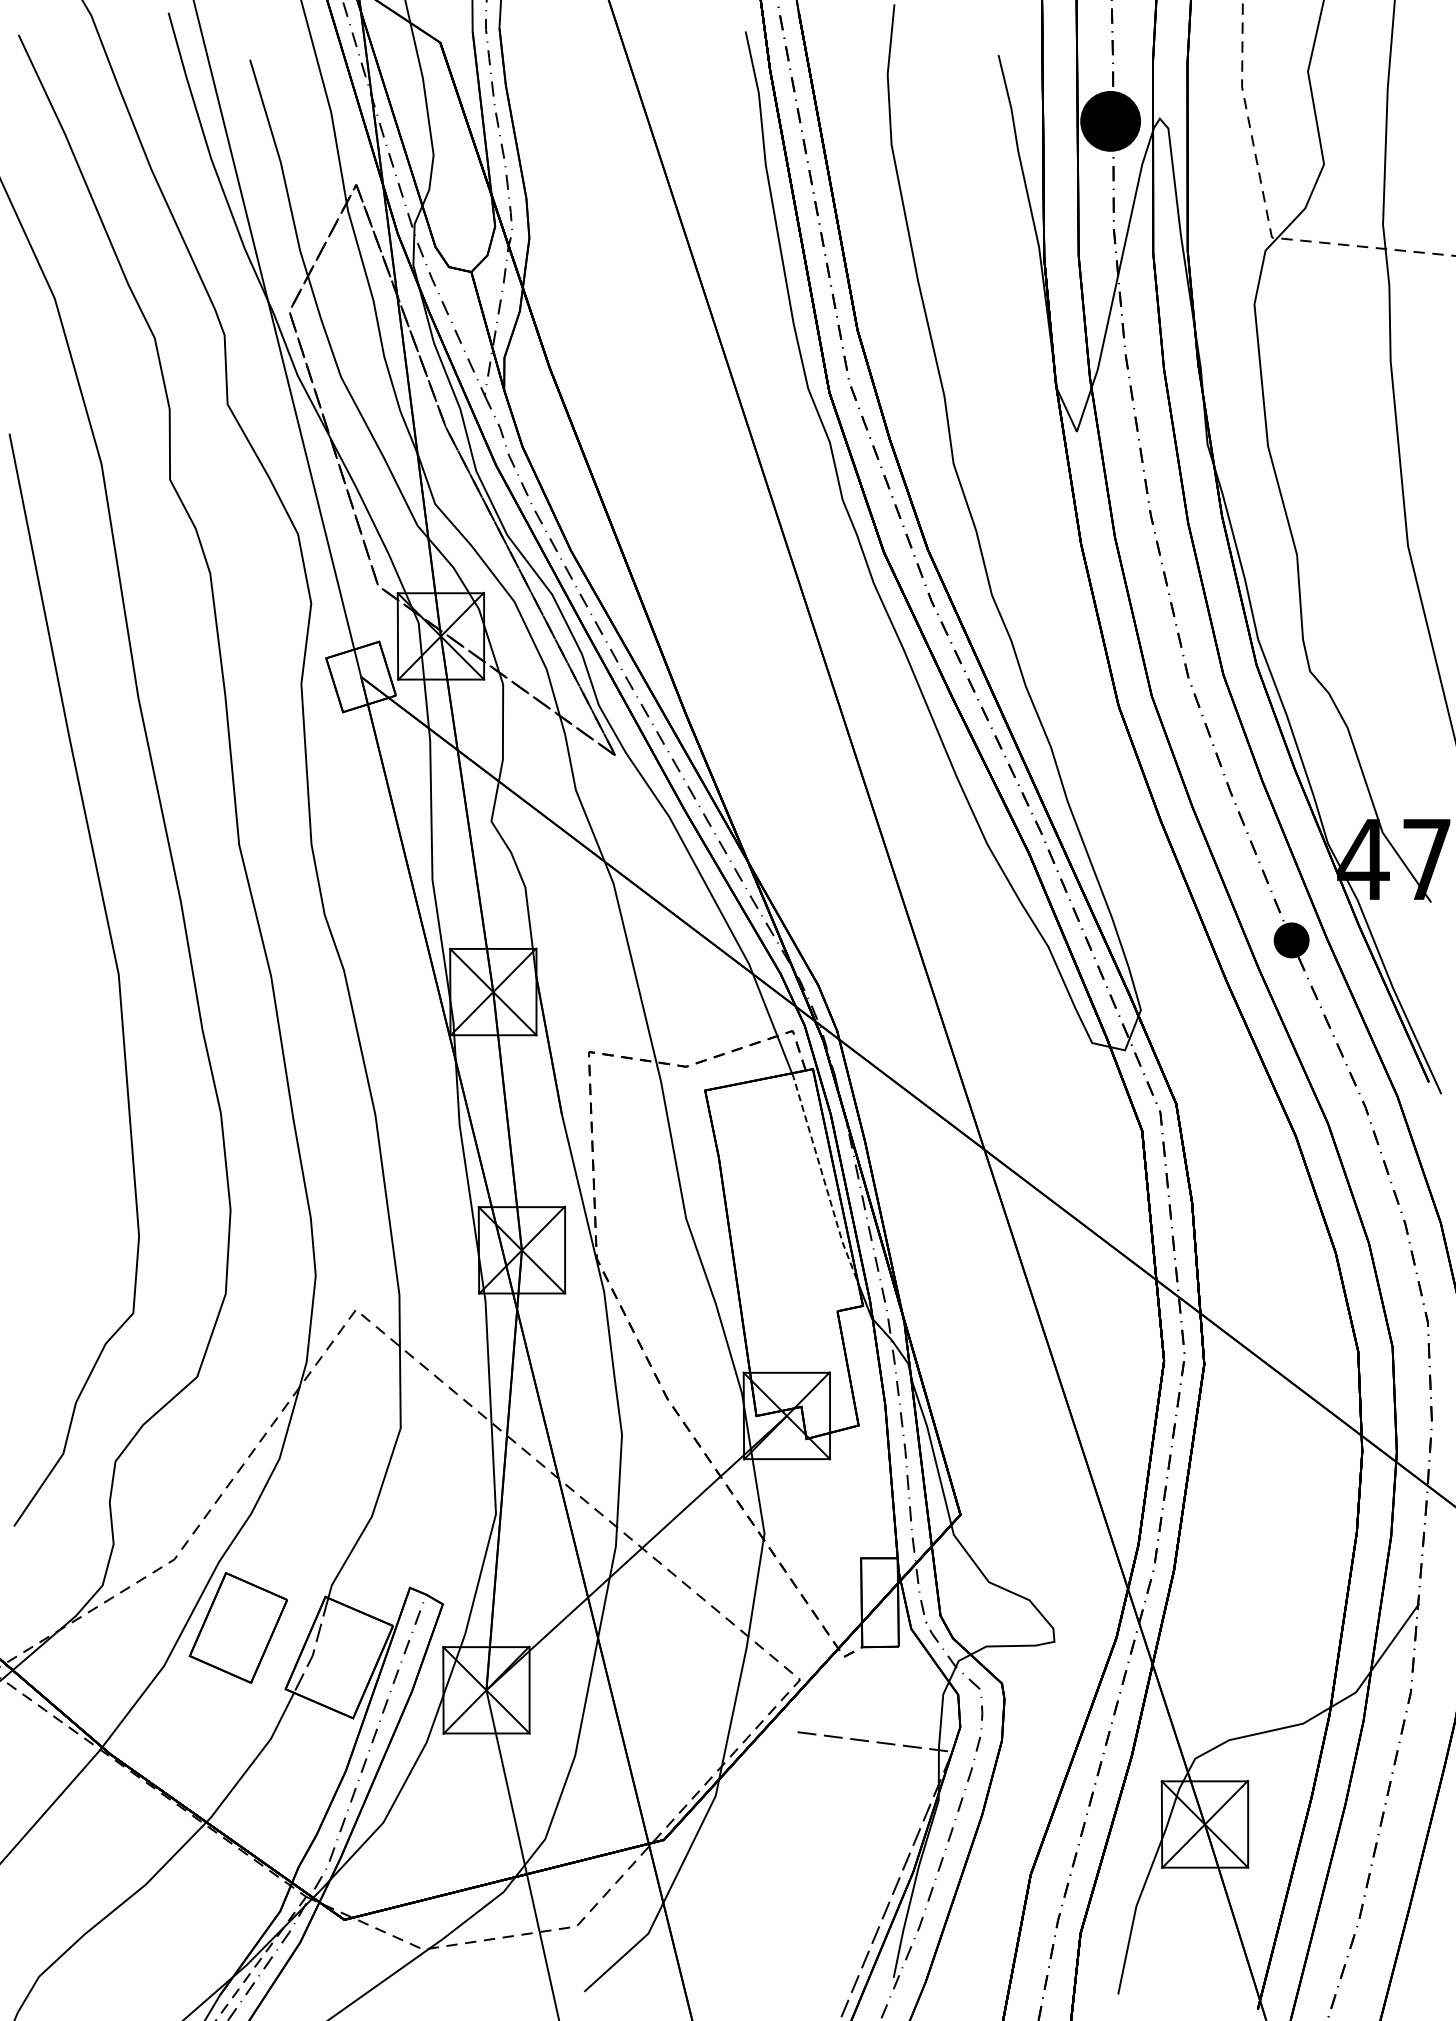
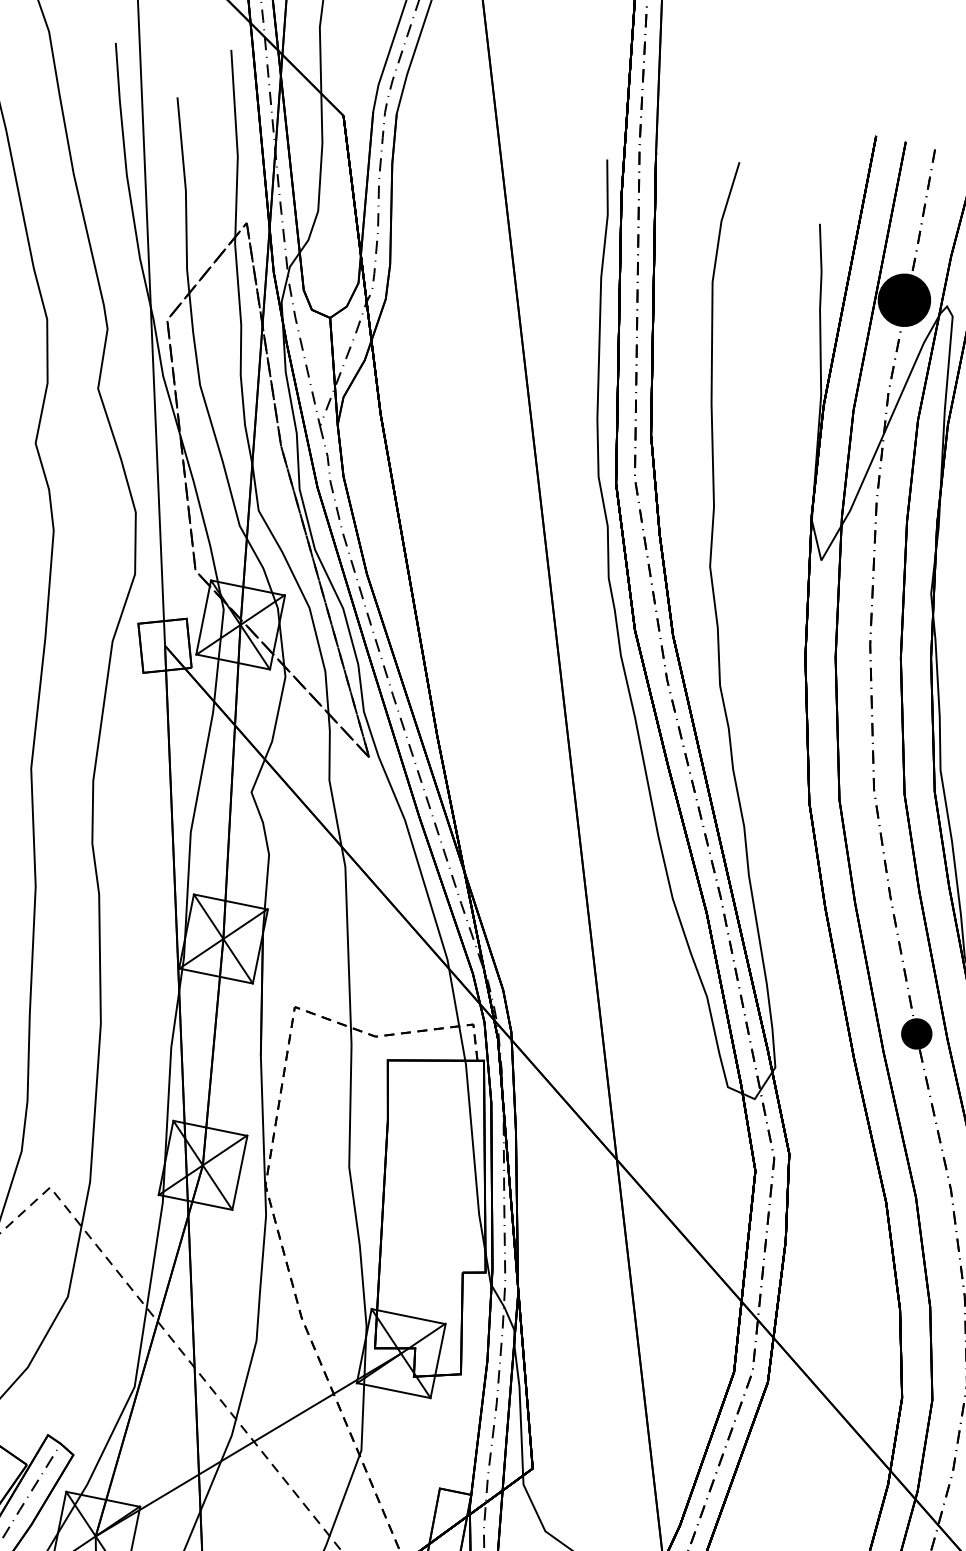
line: (823, 1178) -> (473, 1156), dashed -> solid

